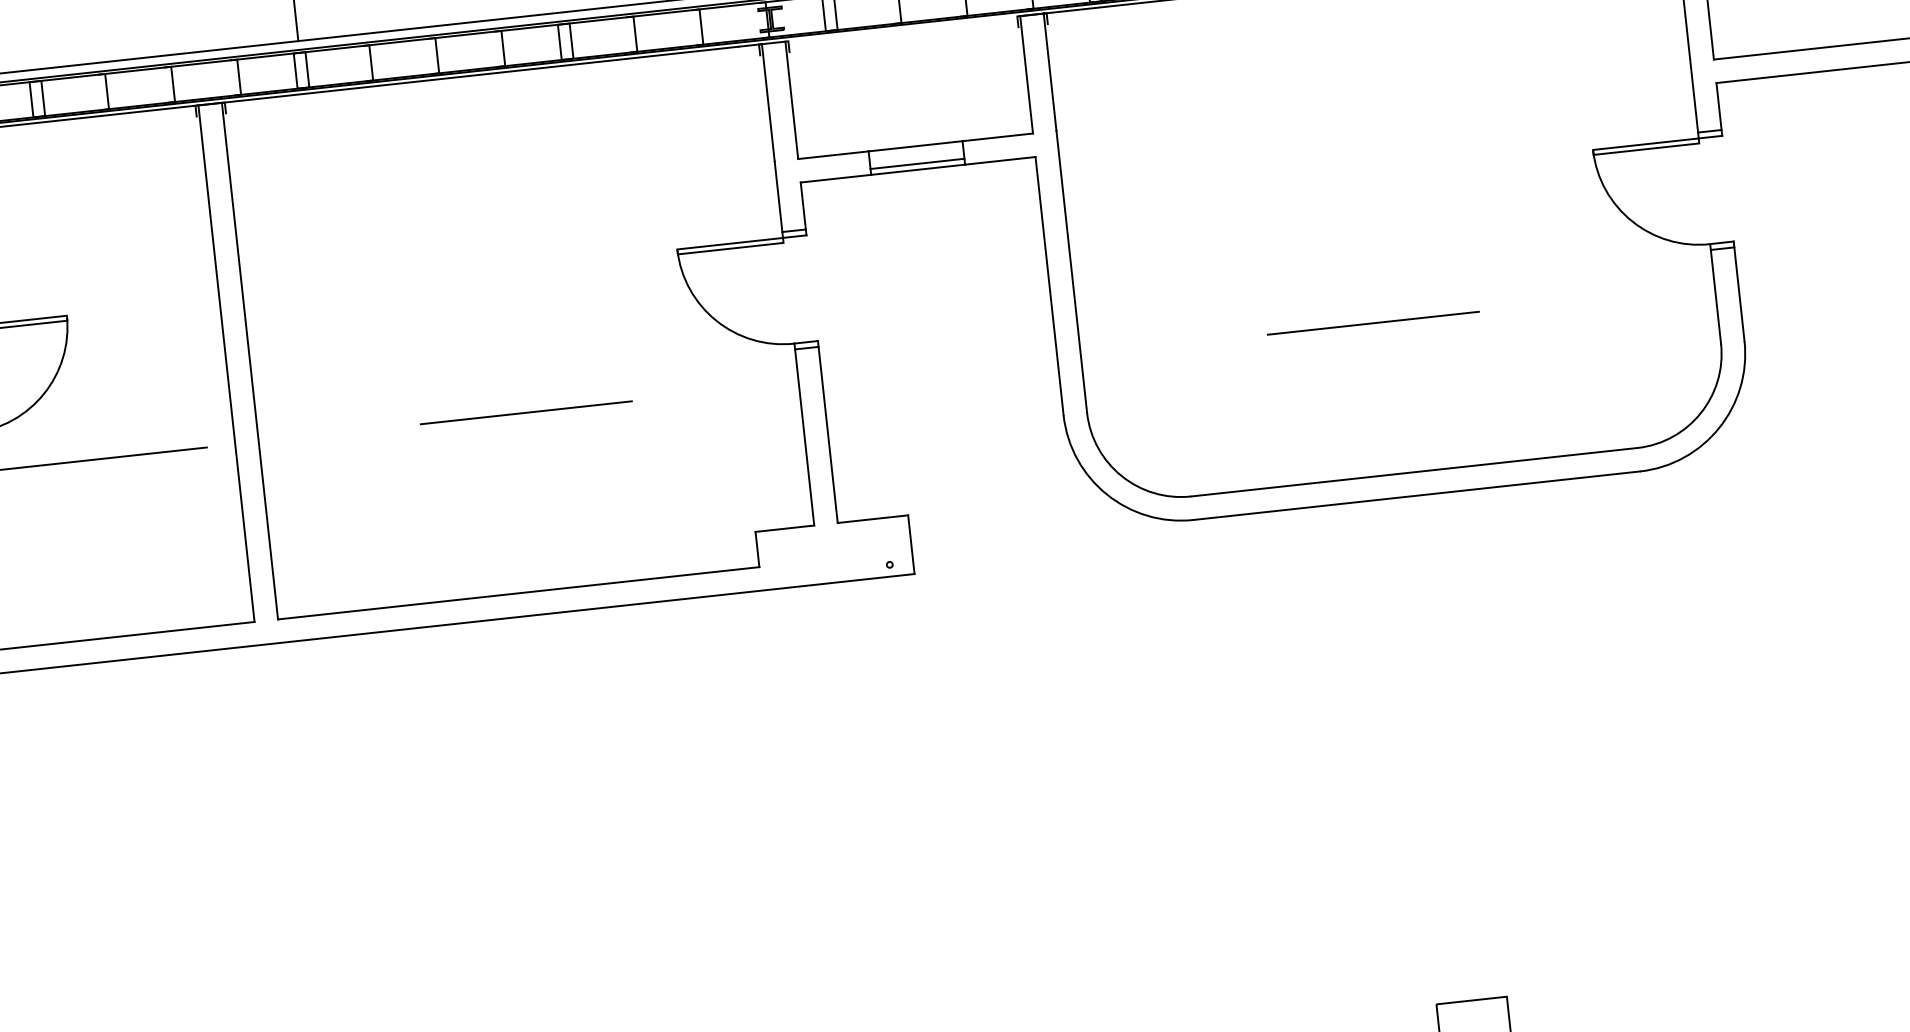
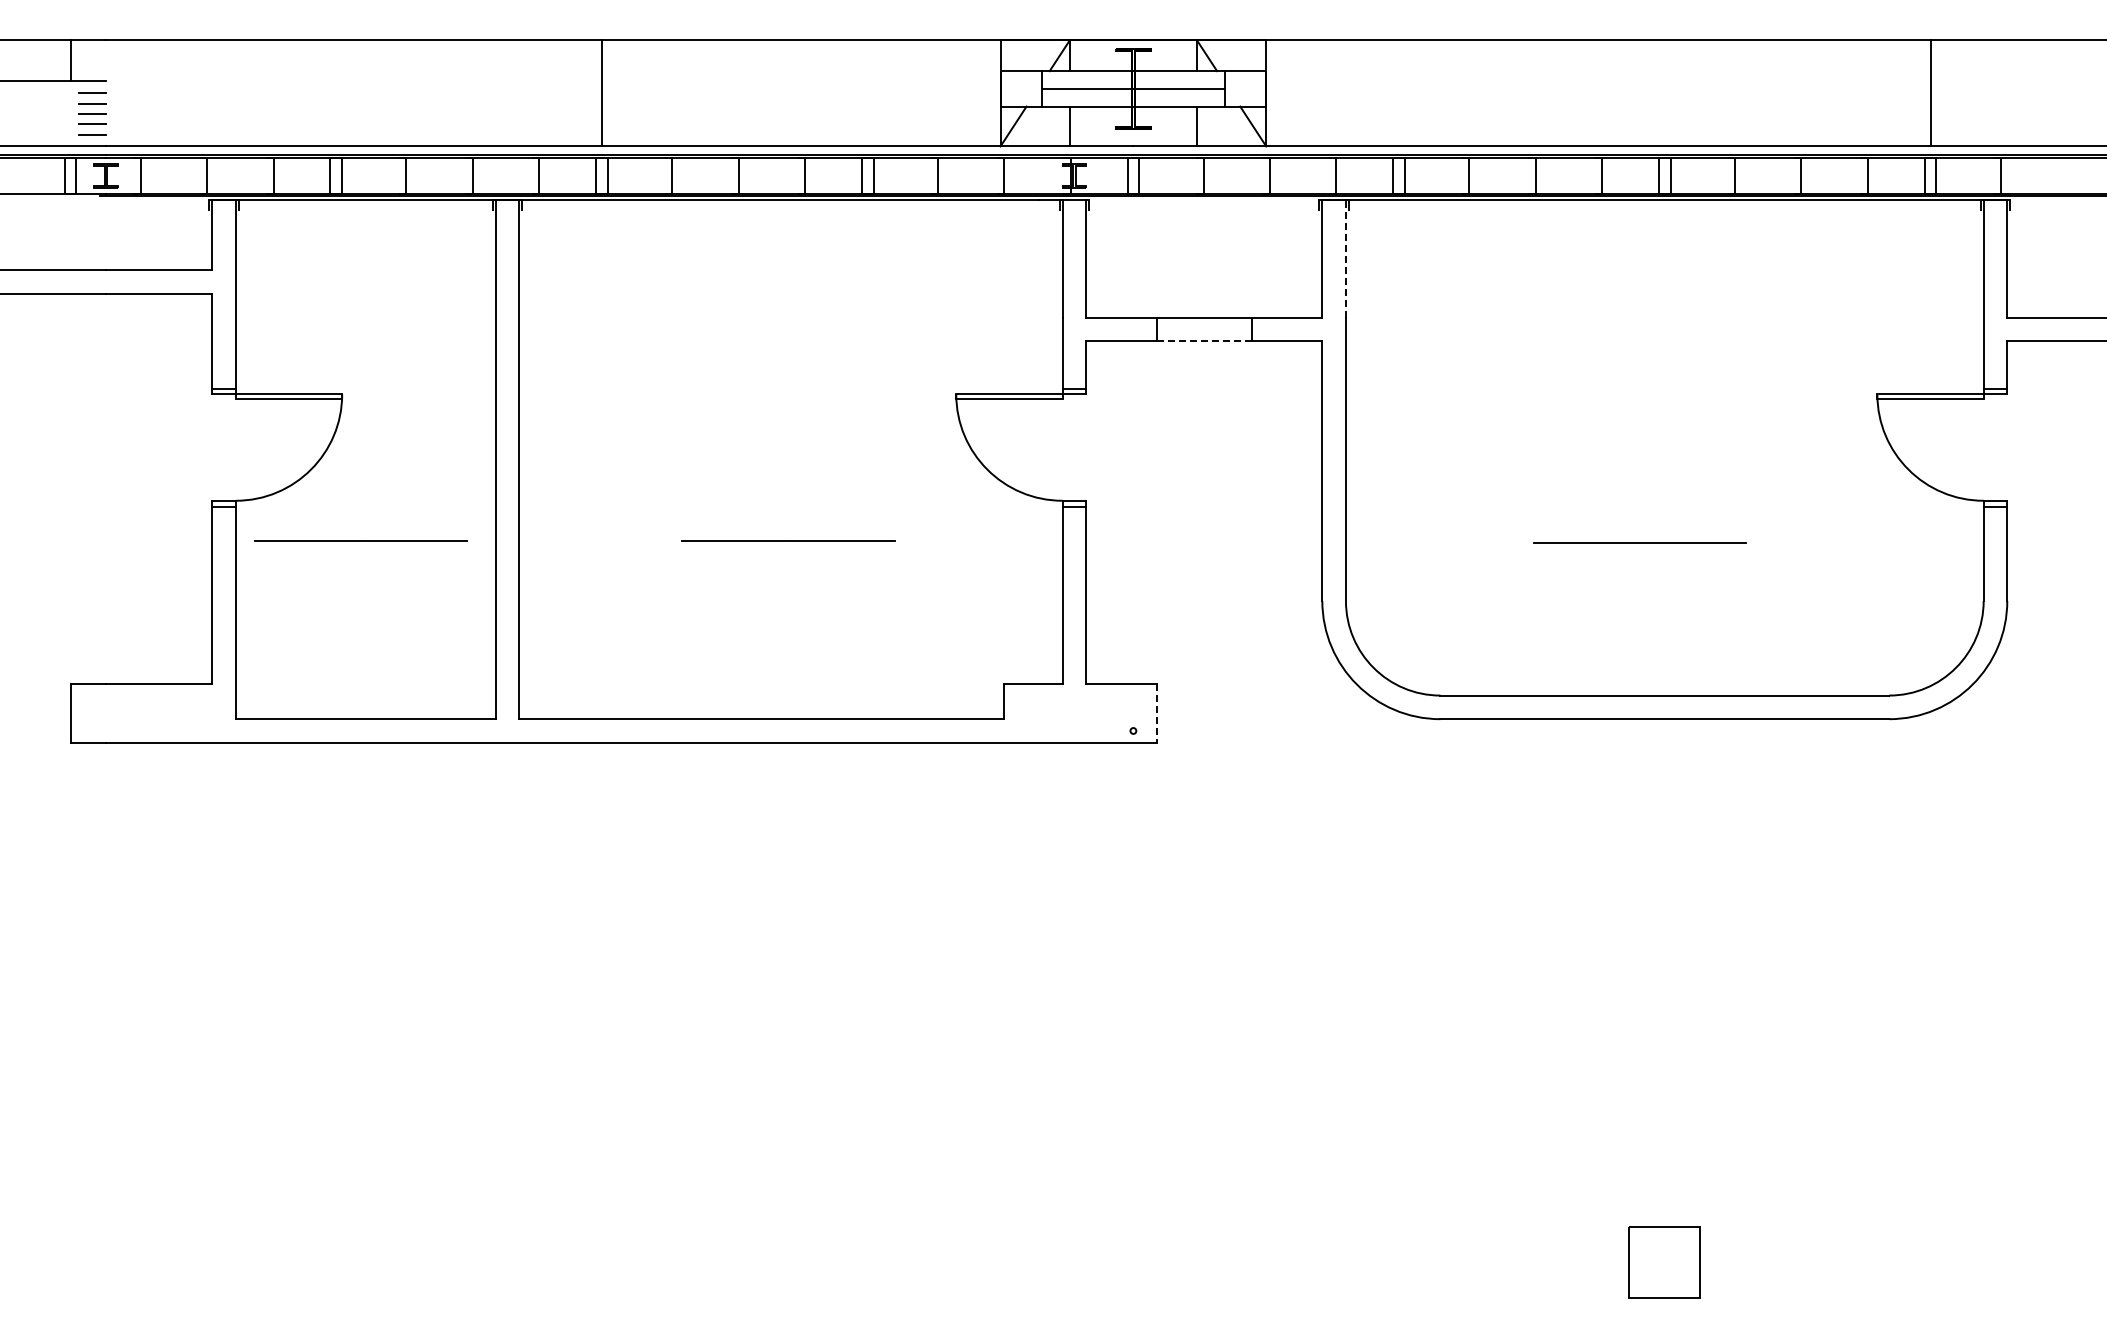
line: (1049, 72) -> (1345, 258), solid -> dashed
line: (917, 163) -> (1204, 335), removed
line: (918, 169) -> (1204, 341), solid -> dashed
line: (911, 544) -> (1157, 713), solid -> dashed

